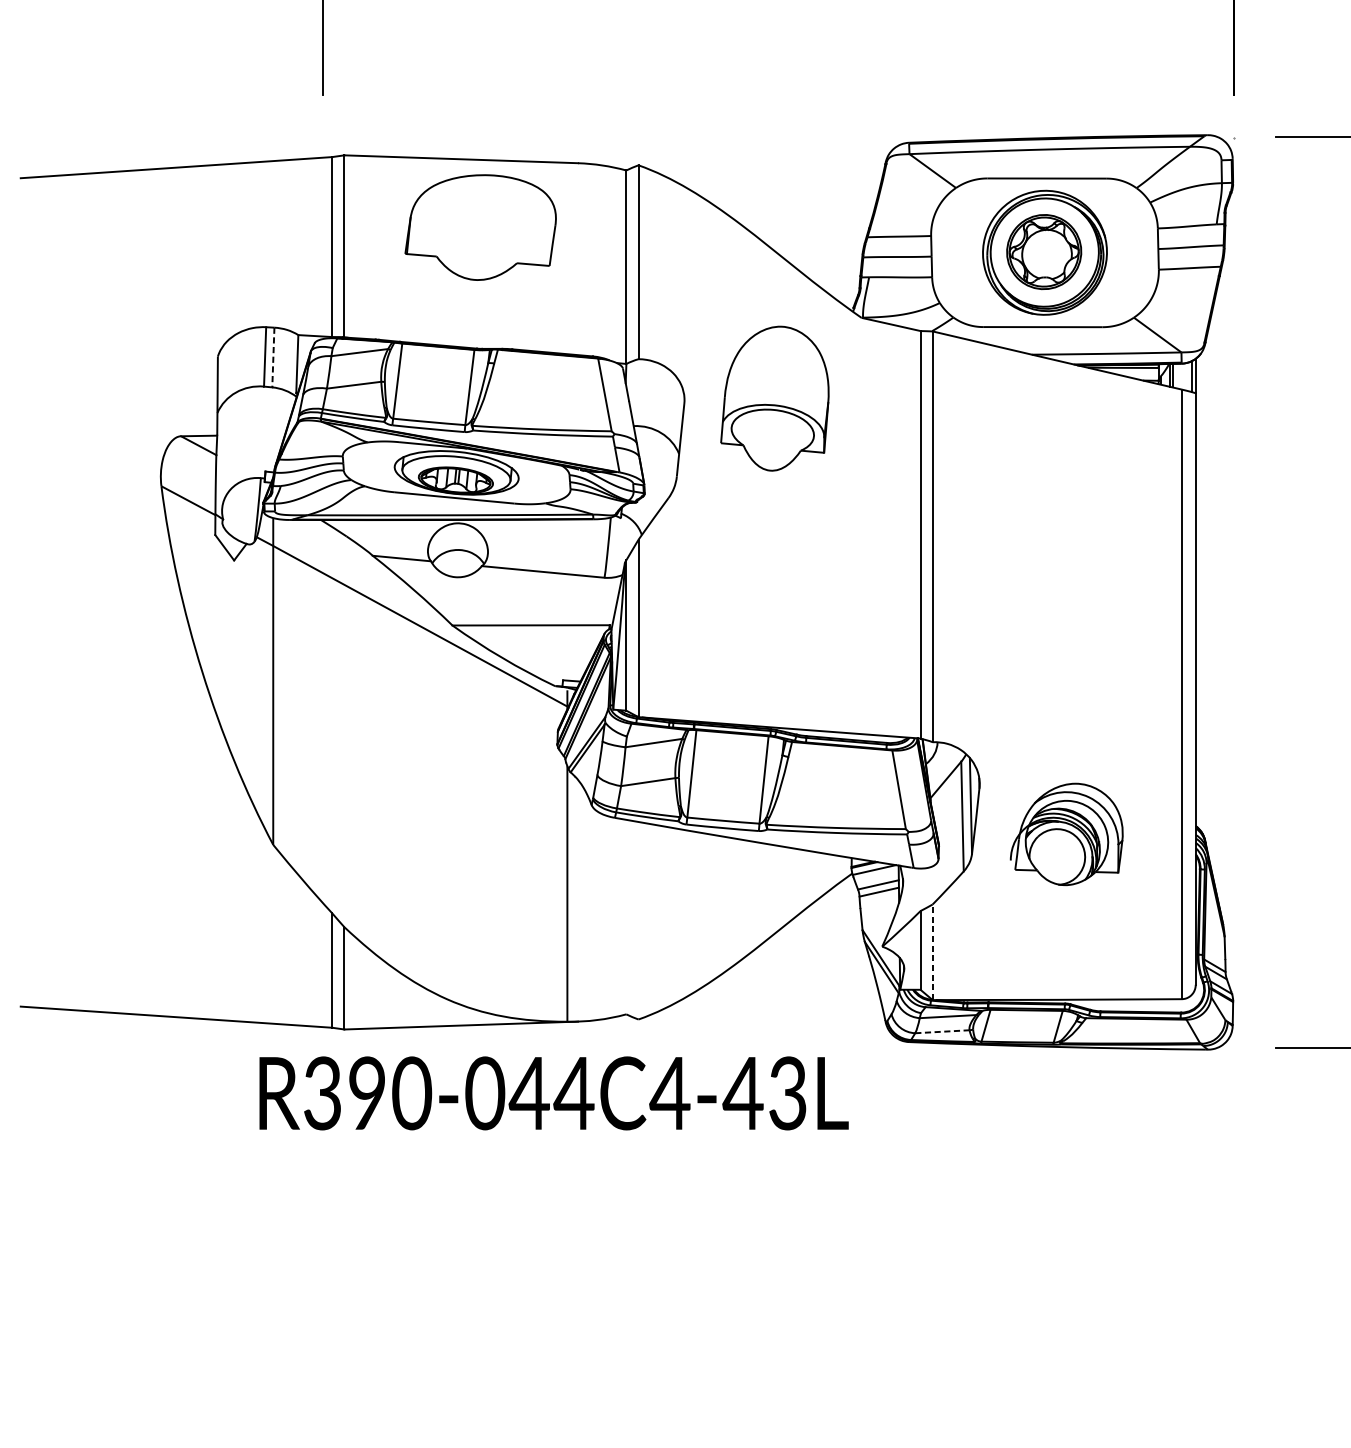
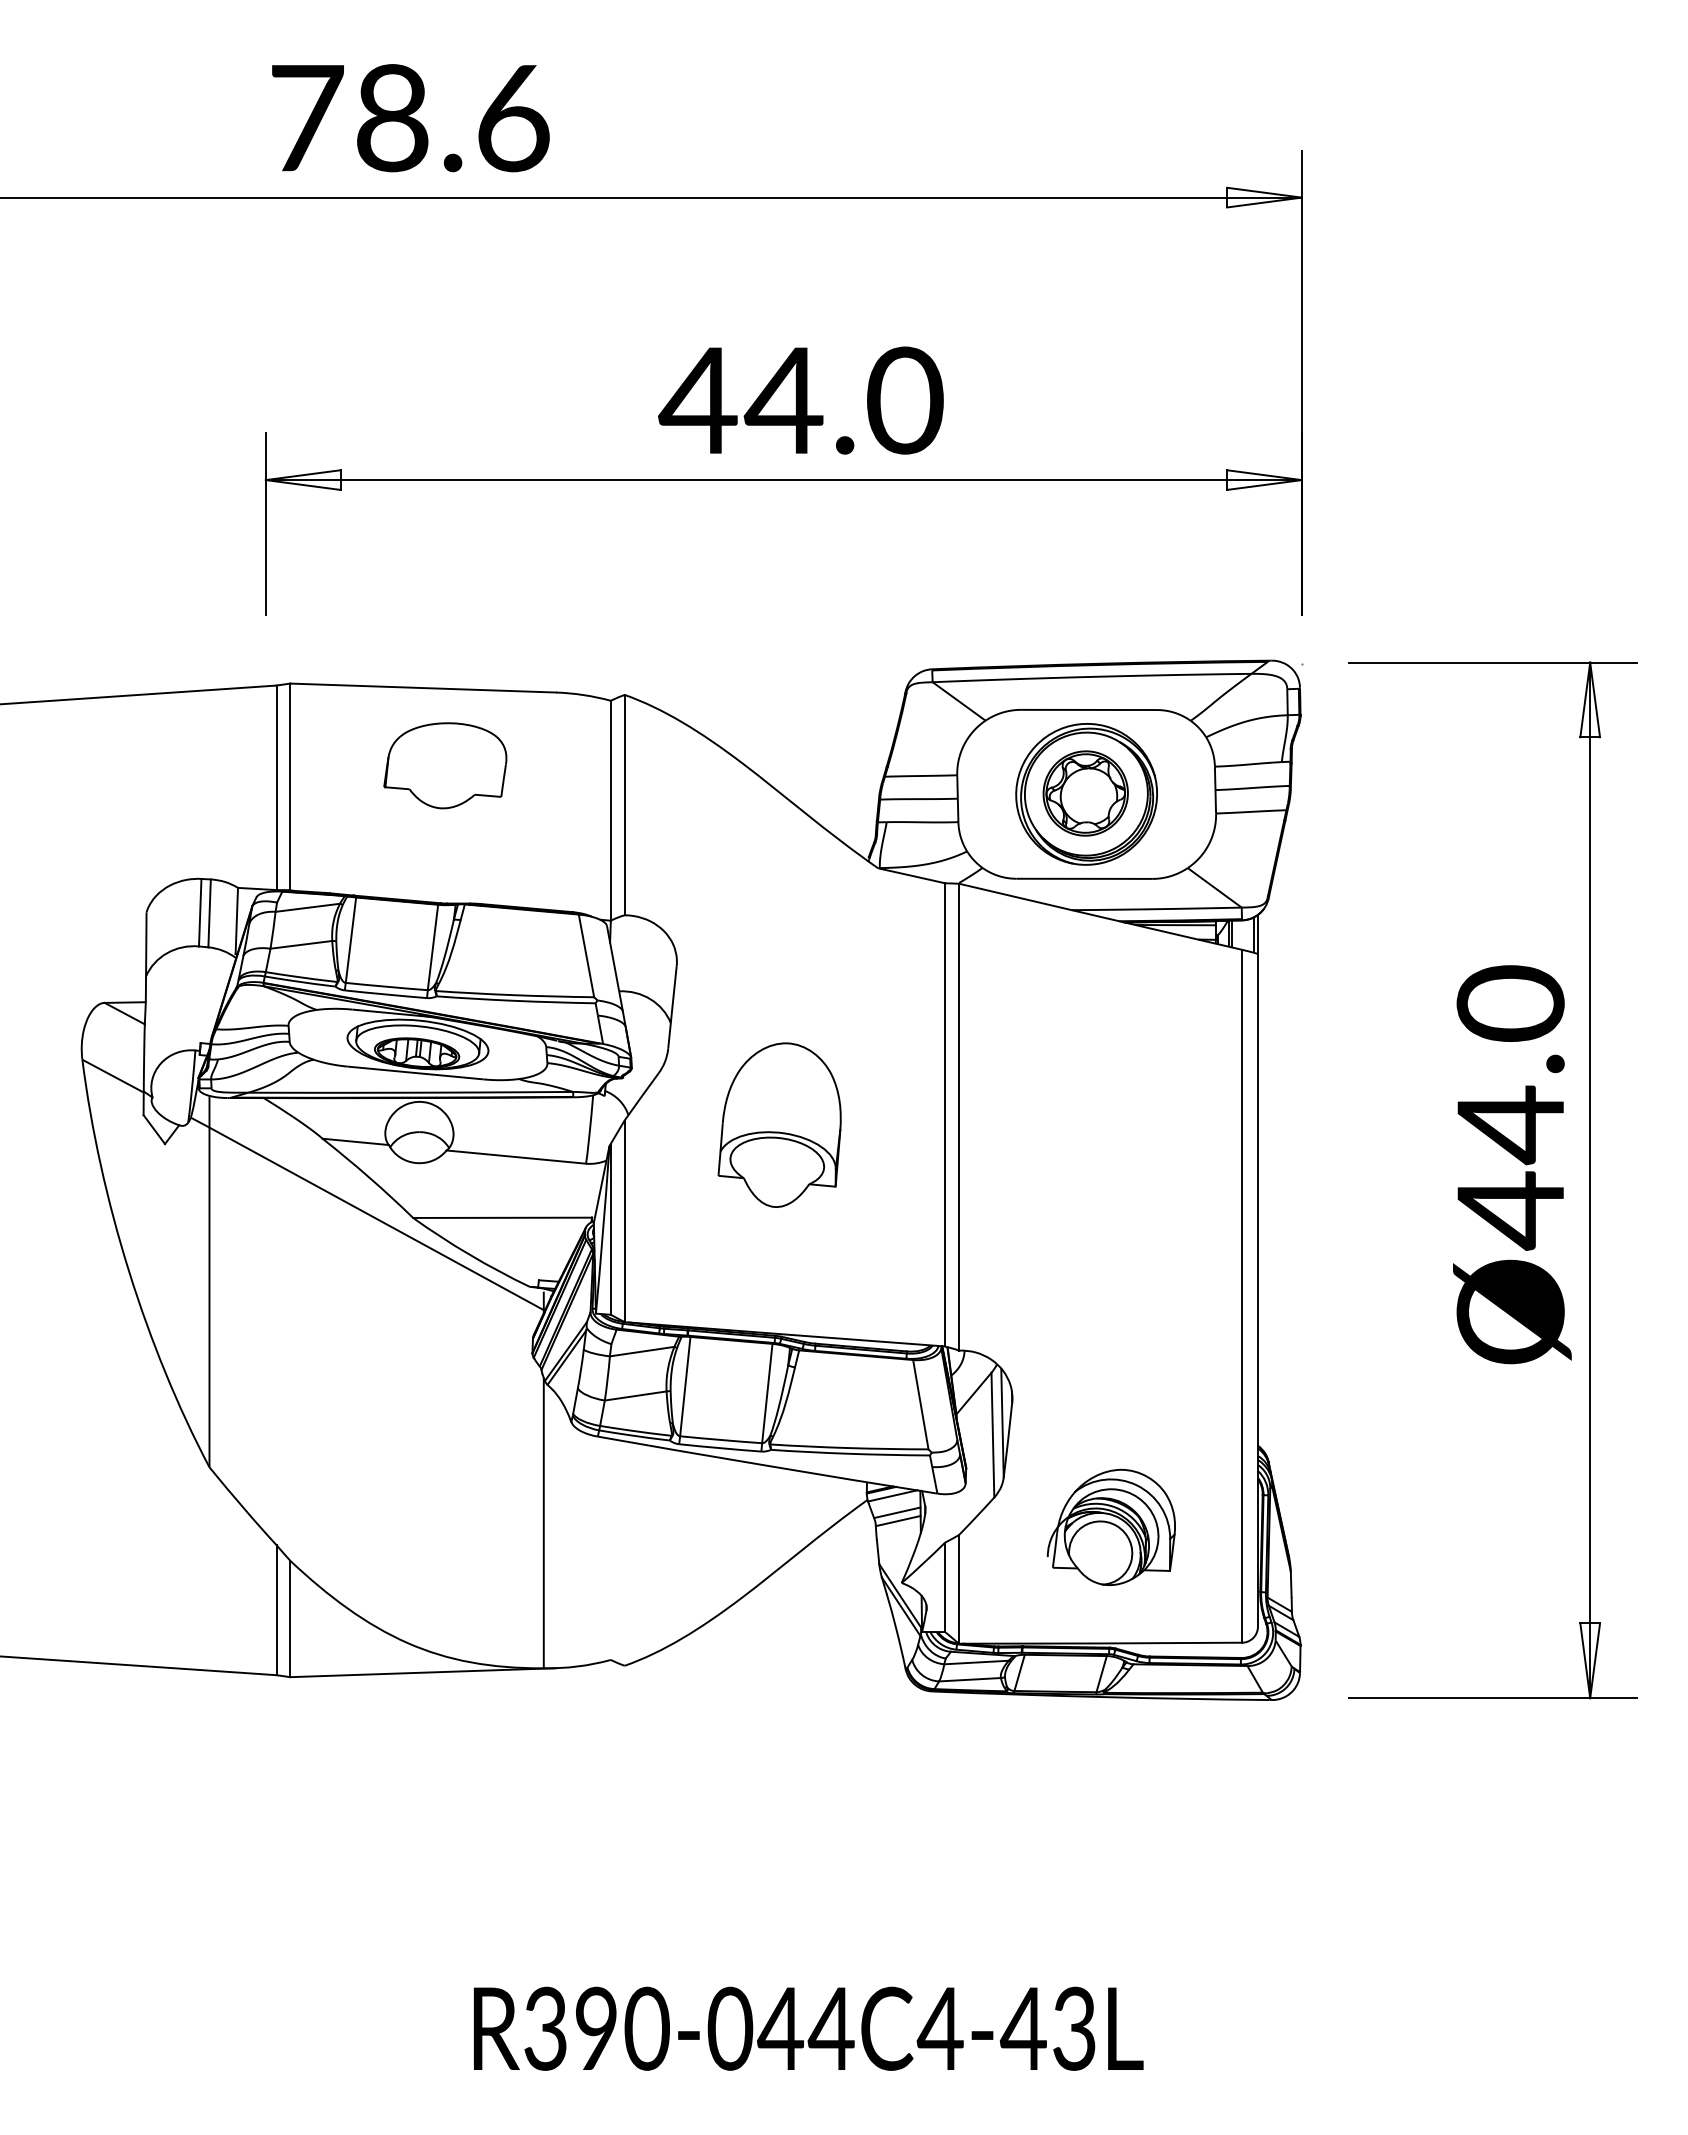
part: (480, 227) -> (445, 765), size x0.71
line: (273, 357) -> (209, 913), dashed -> solid
part: (774, 398) -> (779, 1124), moved
part: (1065, 833) -> (1110, 1526), moved
line: (933, 951) -> (959, 1588), dashed -> solid
line: (942, 1031) -> (970, 1679), dashed -> solid
text: (553, 1093) -> (808, 2028), moved

